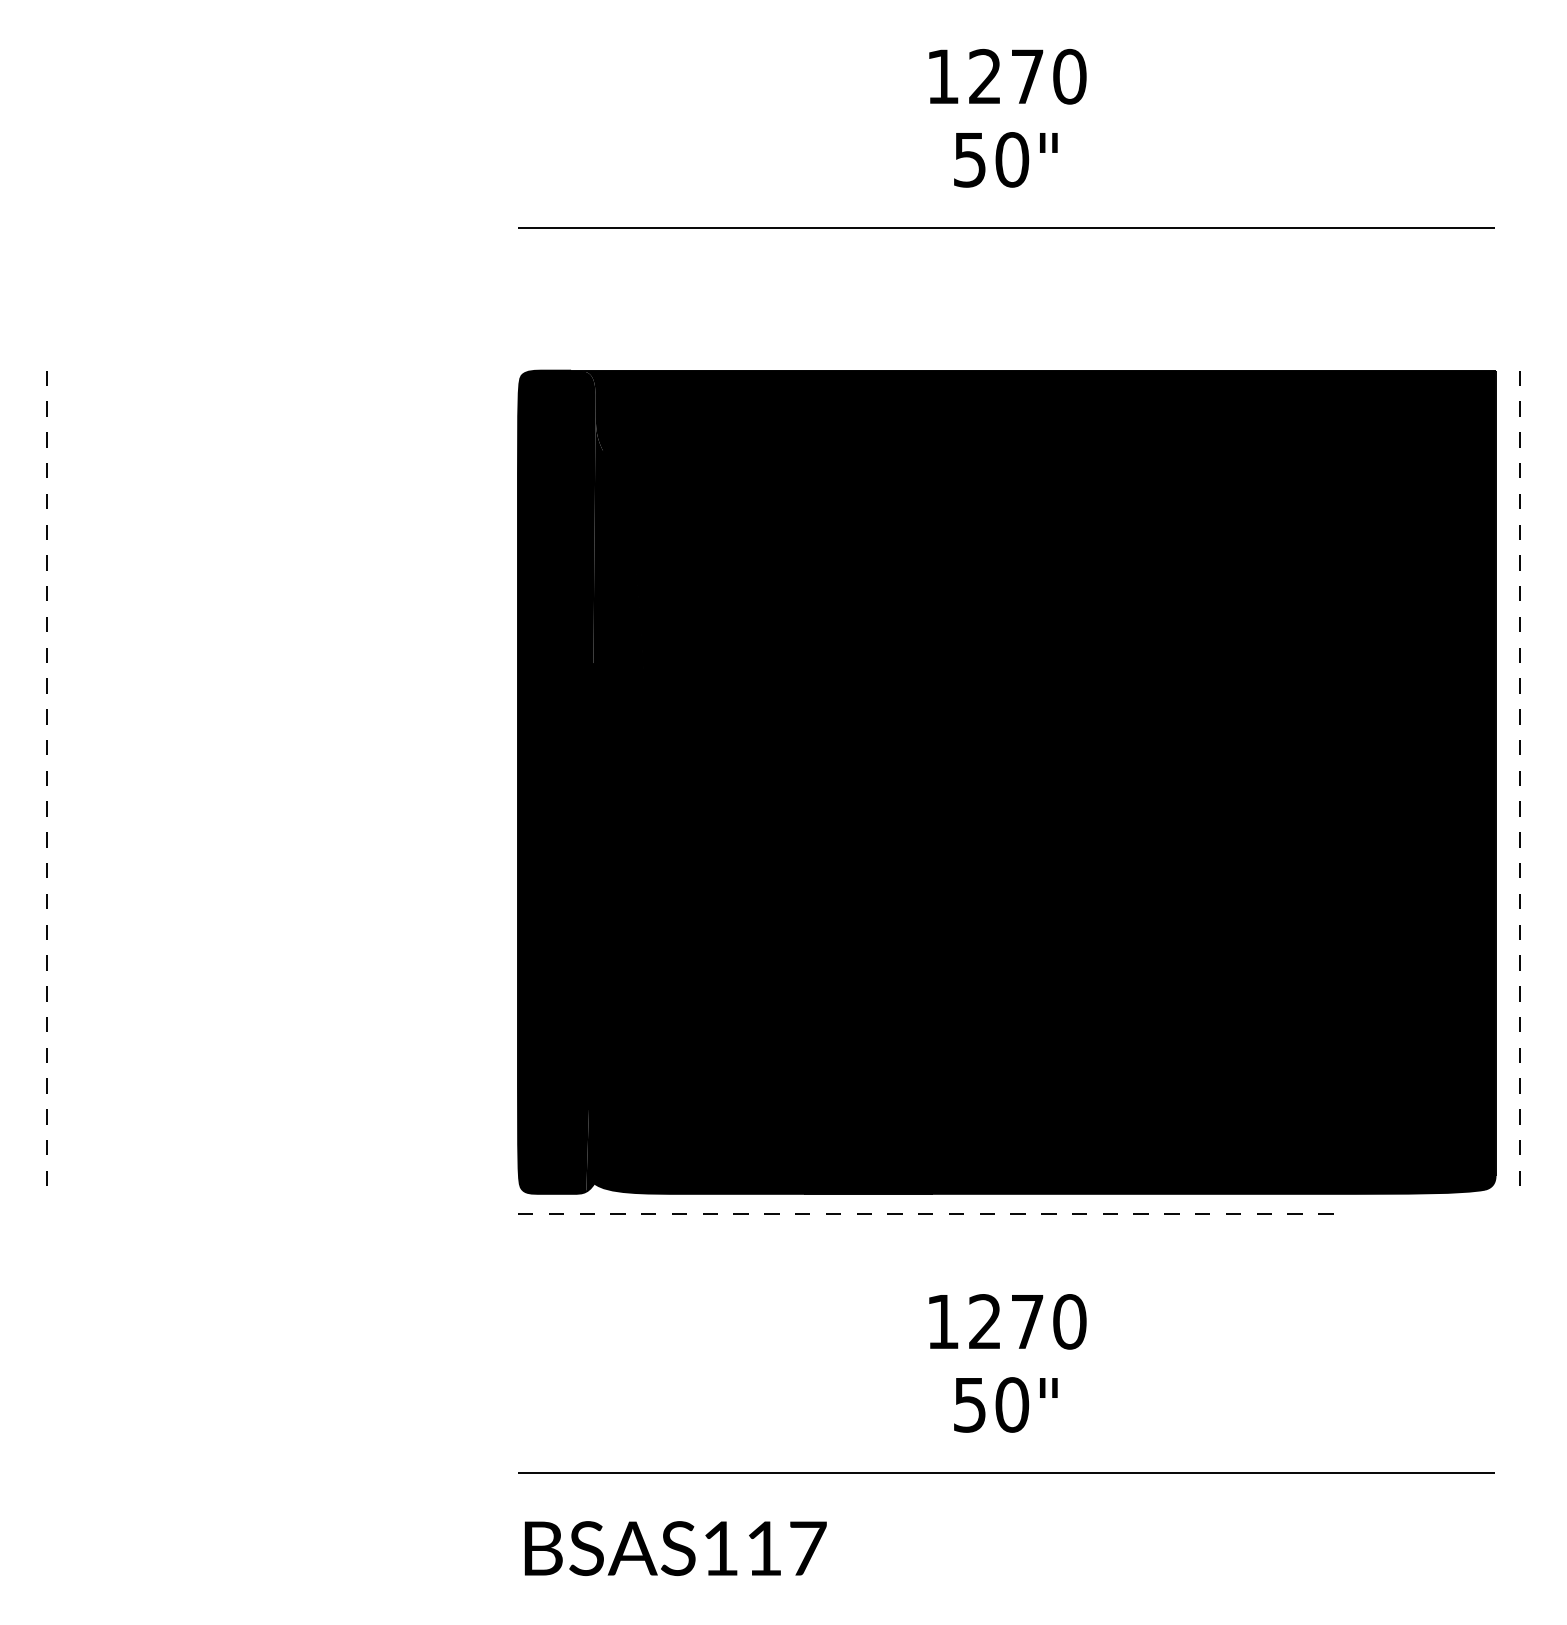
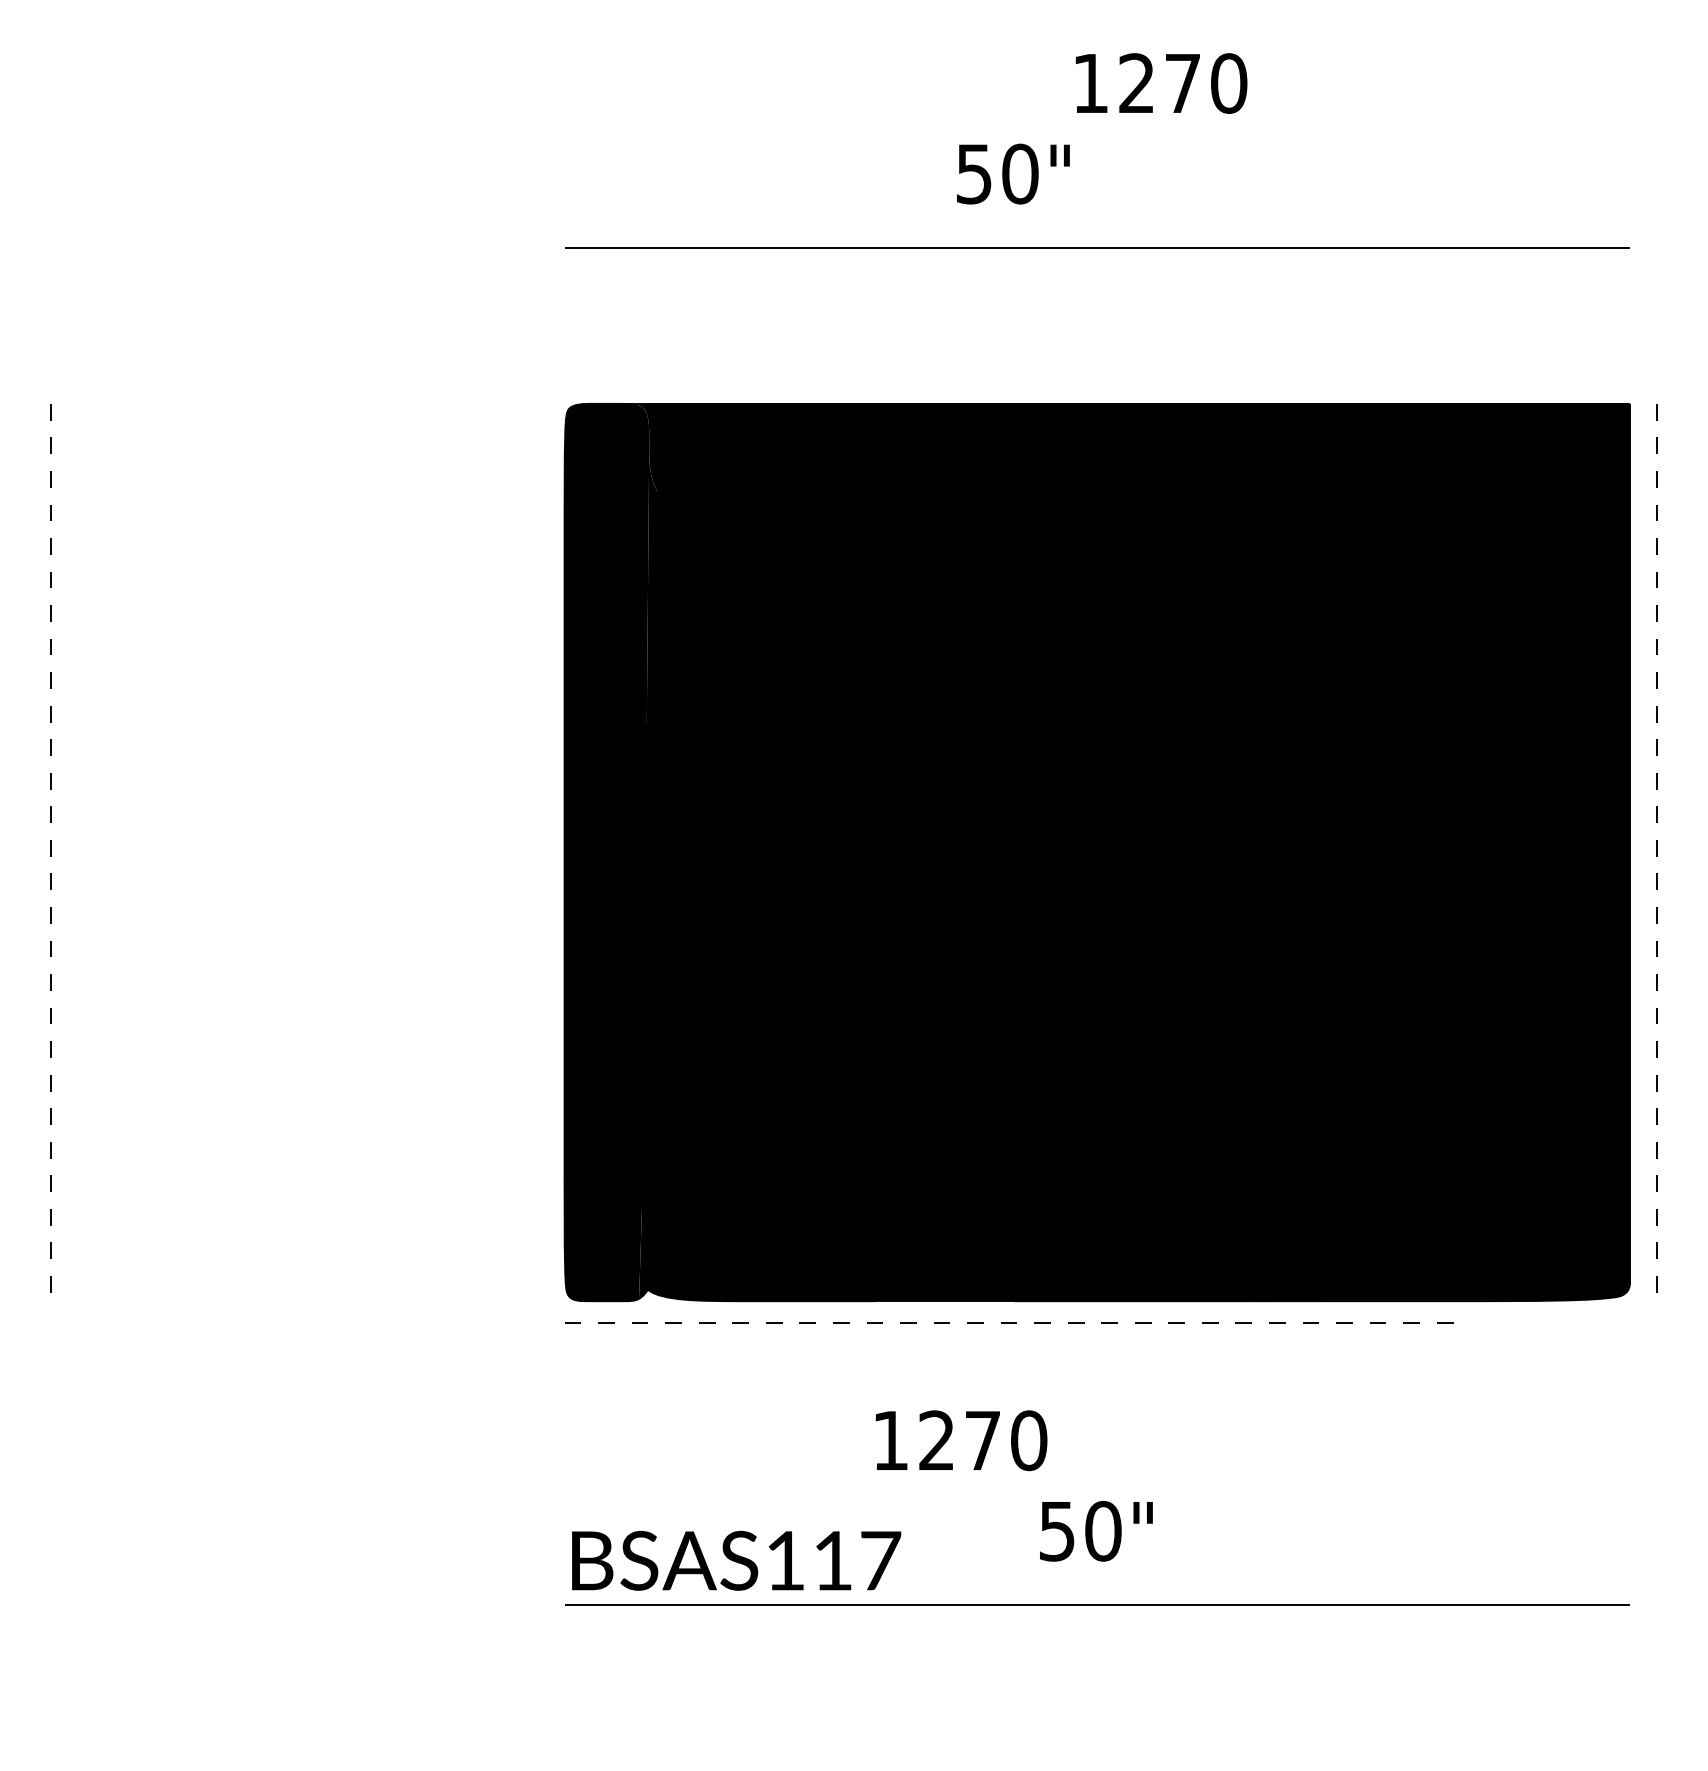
text: (1007, 76) -> (1161, 83), moved
text: (1005, 159) -> (1013, 173), moved
text: (1007, 1321) -> (961, 1440), moved
text: (675, 1548) -> (736, 1560), moved

